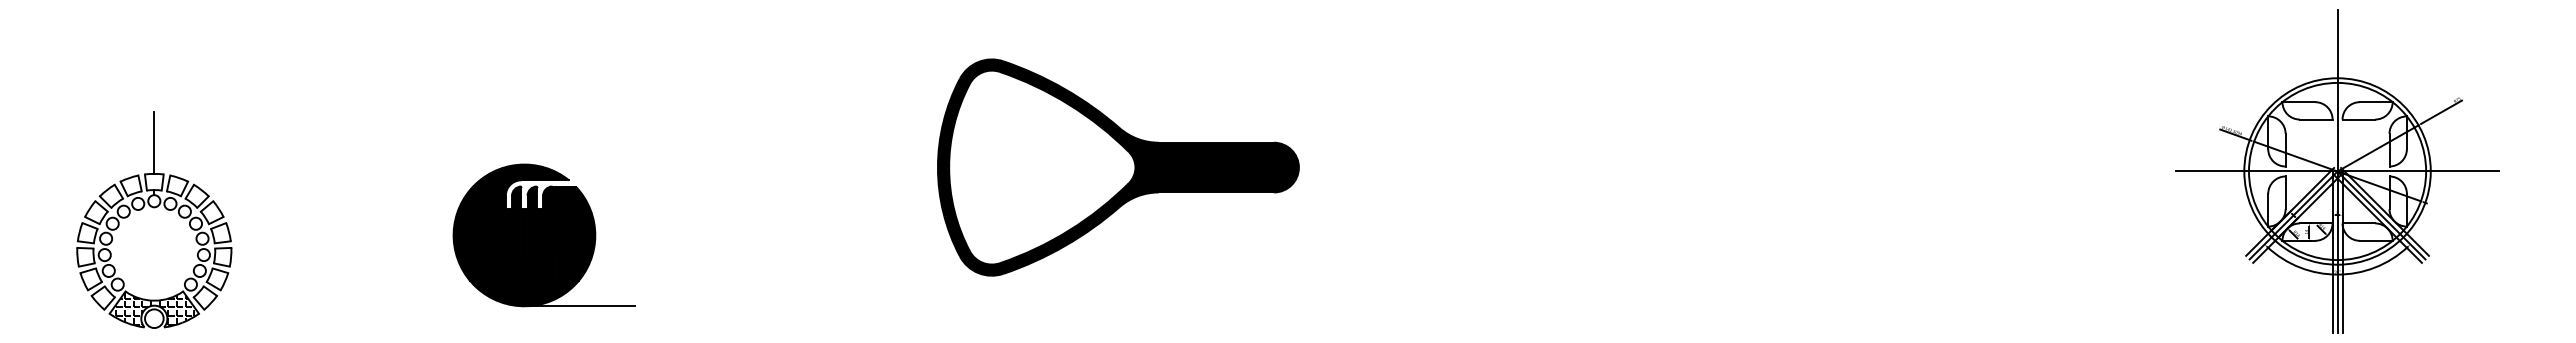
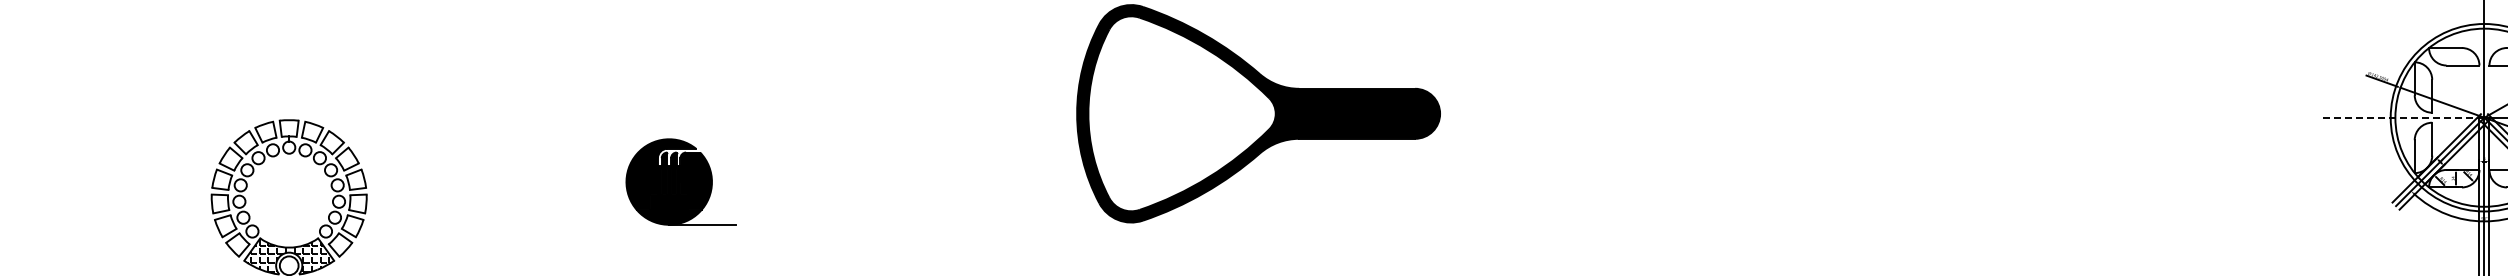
line: (154, 142) -> (289, 88), removed
line: (2256, 171) -> (2402, 117), solid -> dashed
part: (543, 235) -> (680, 182), size x0.6

